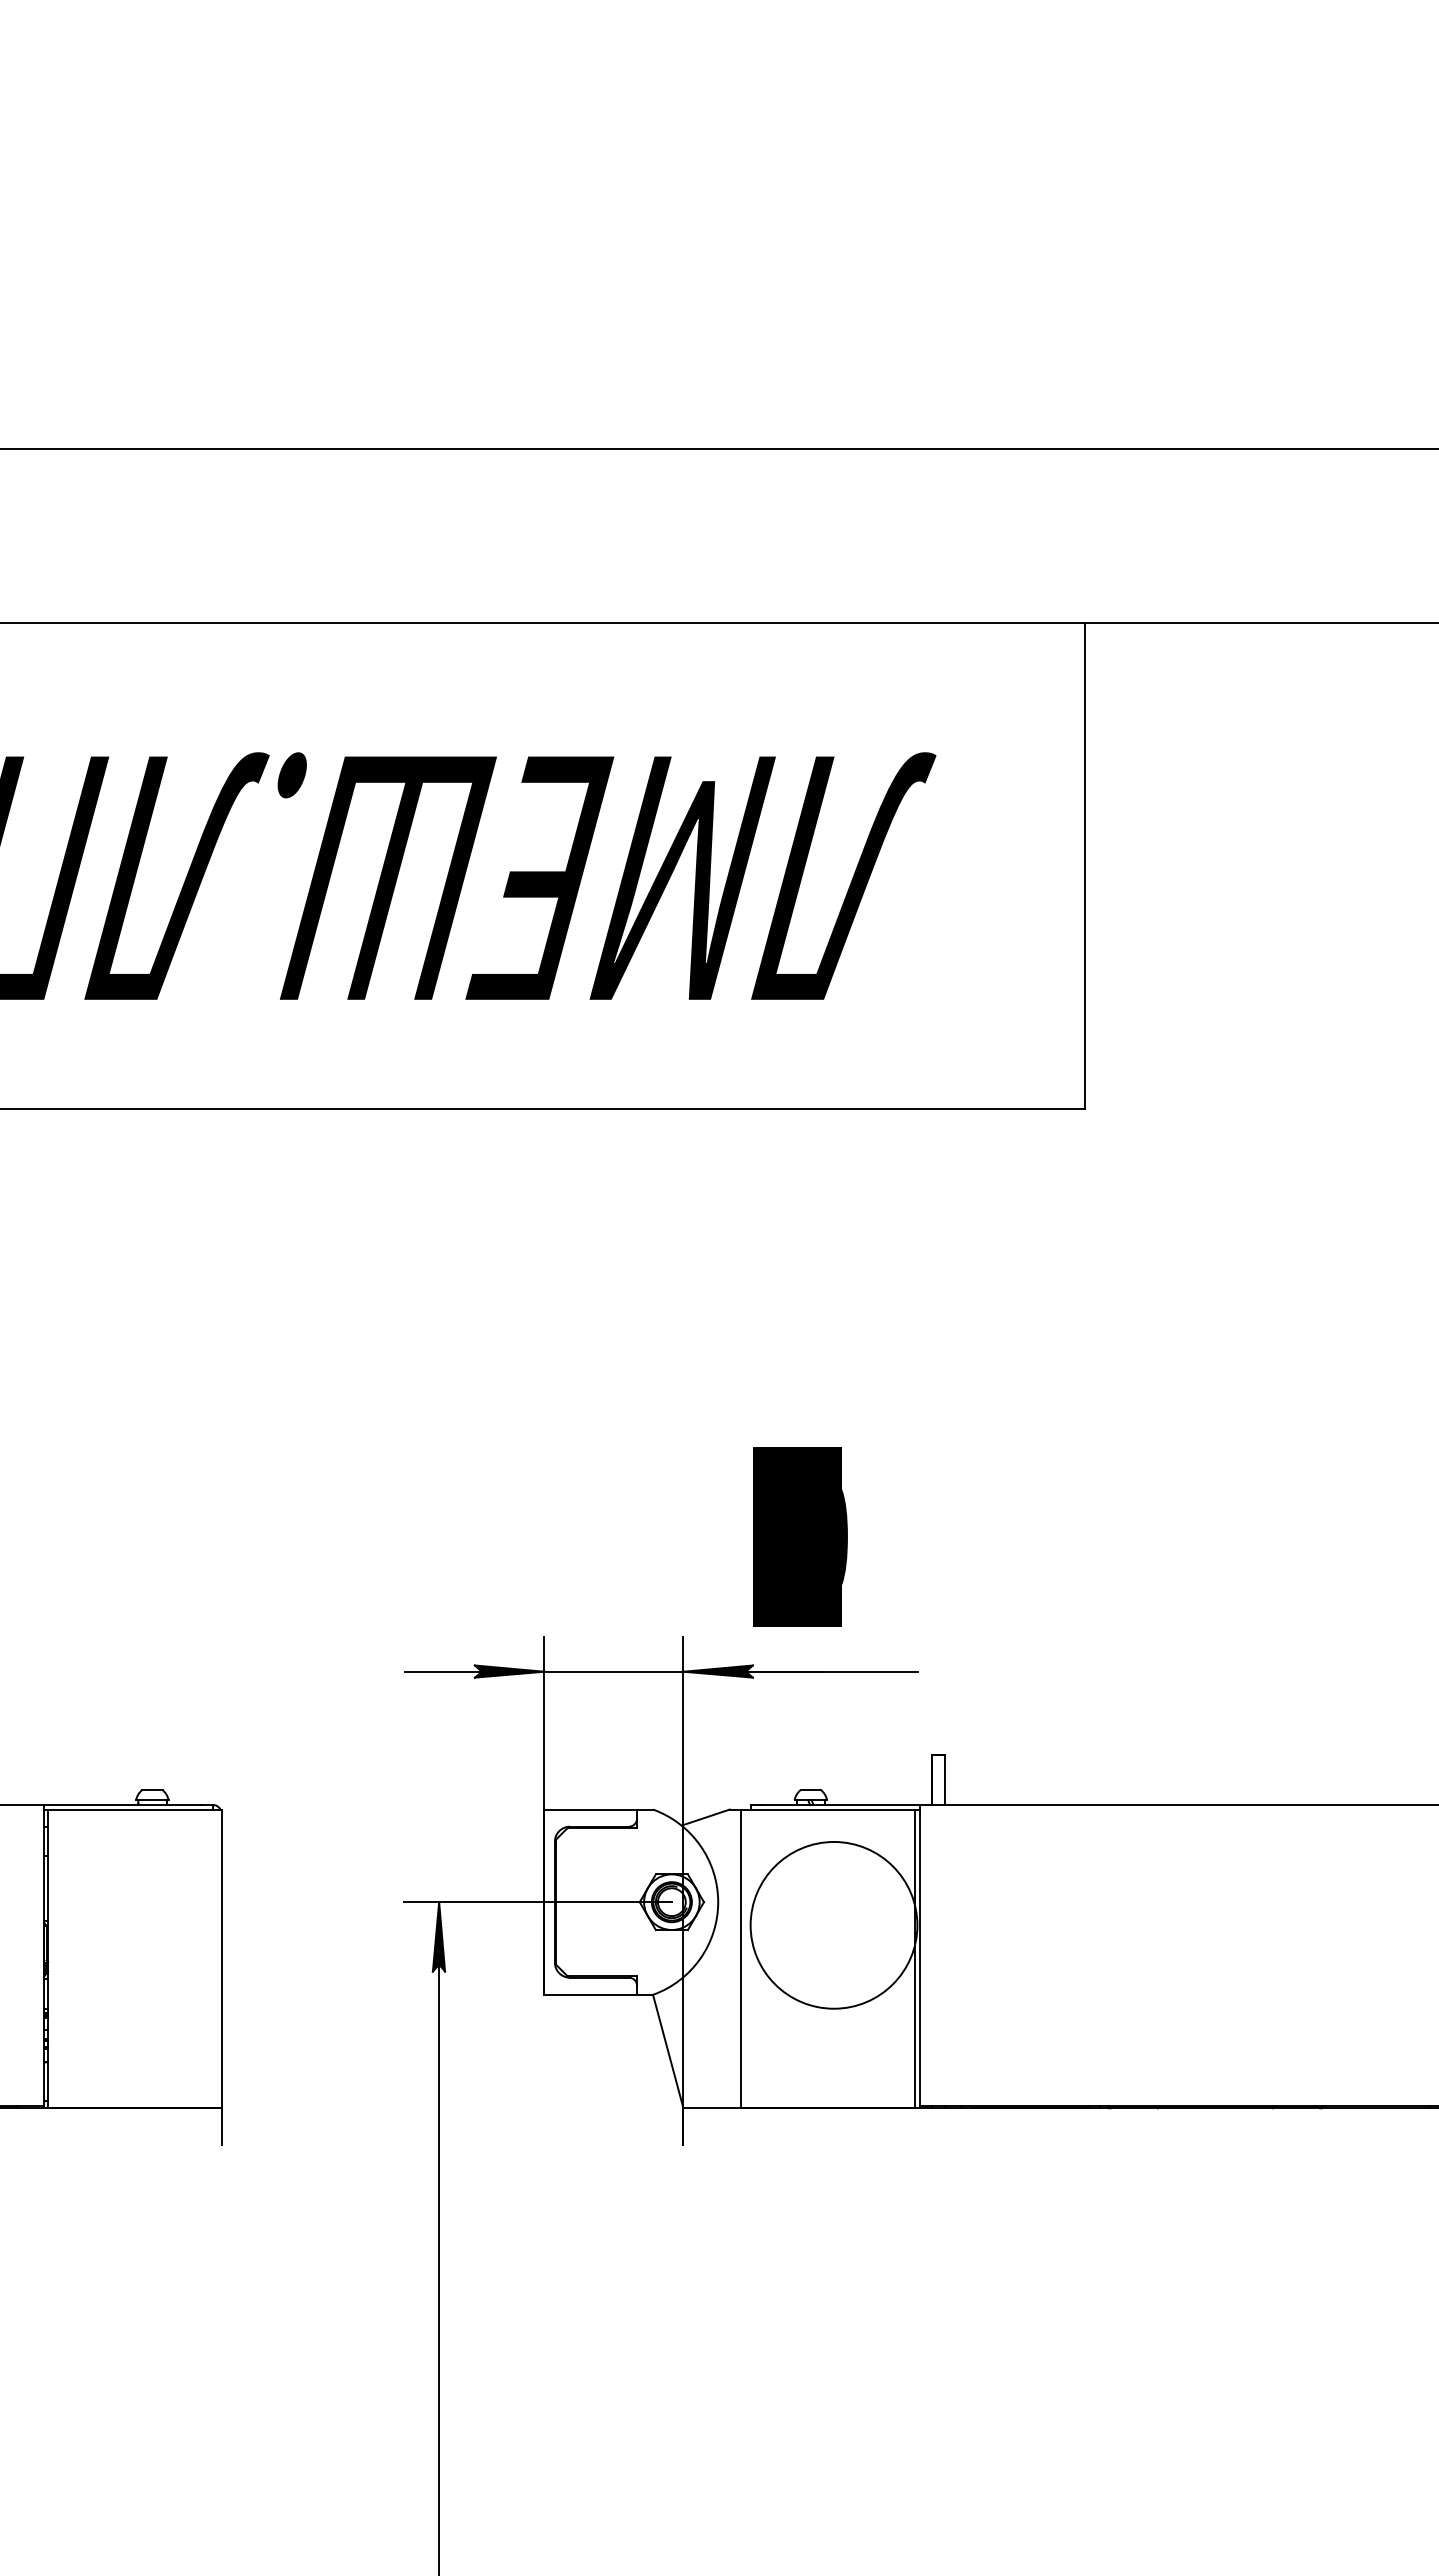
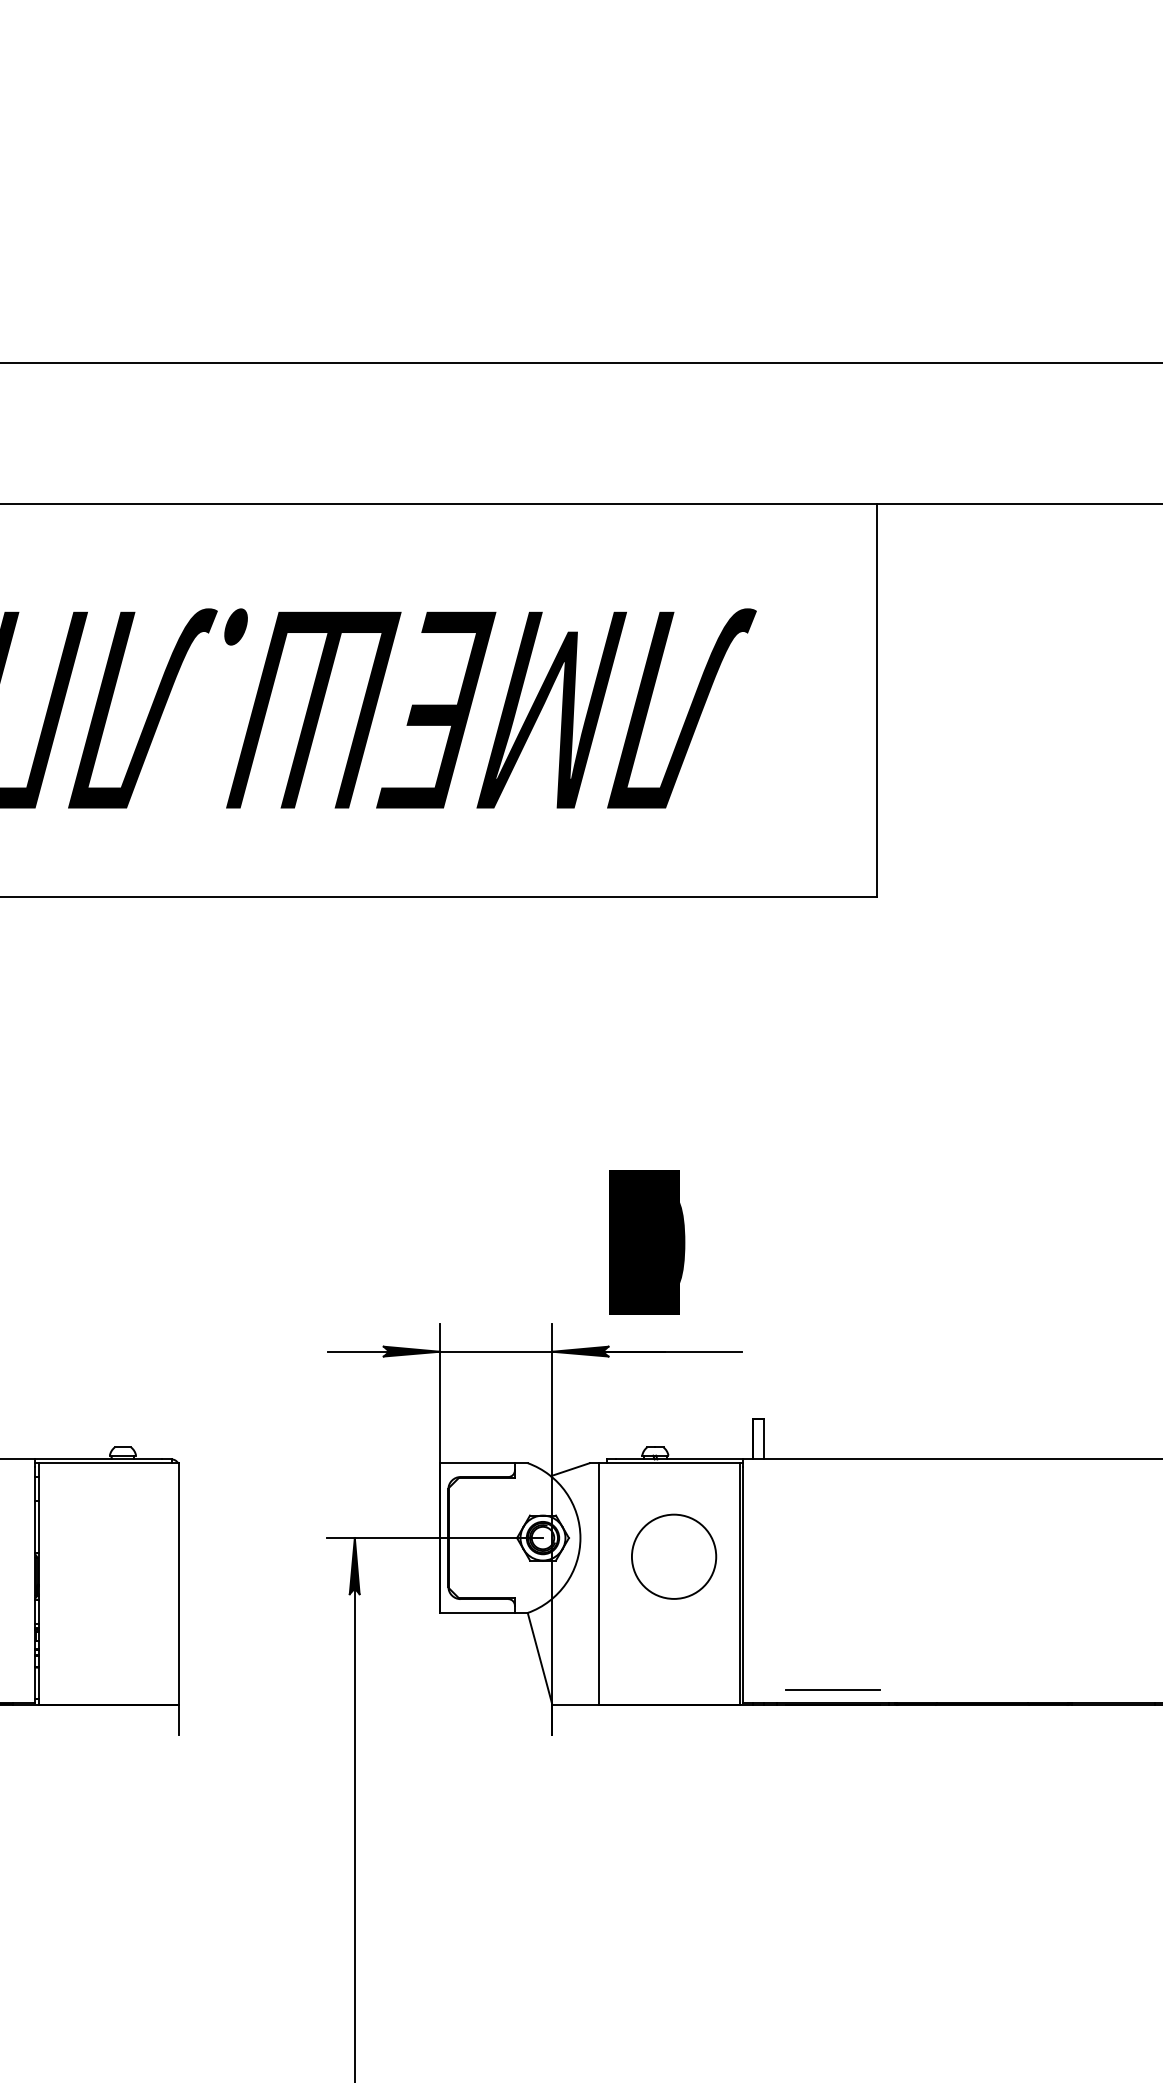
circle: (833, 1925) -> (673, 1556), size x0.62
line: (1030, 2089) -> (832, 1689), added

